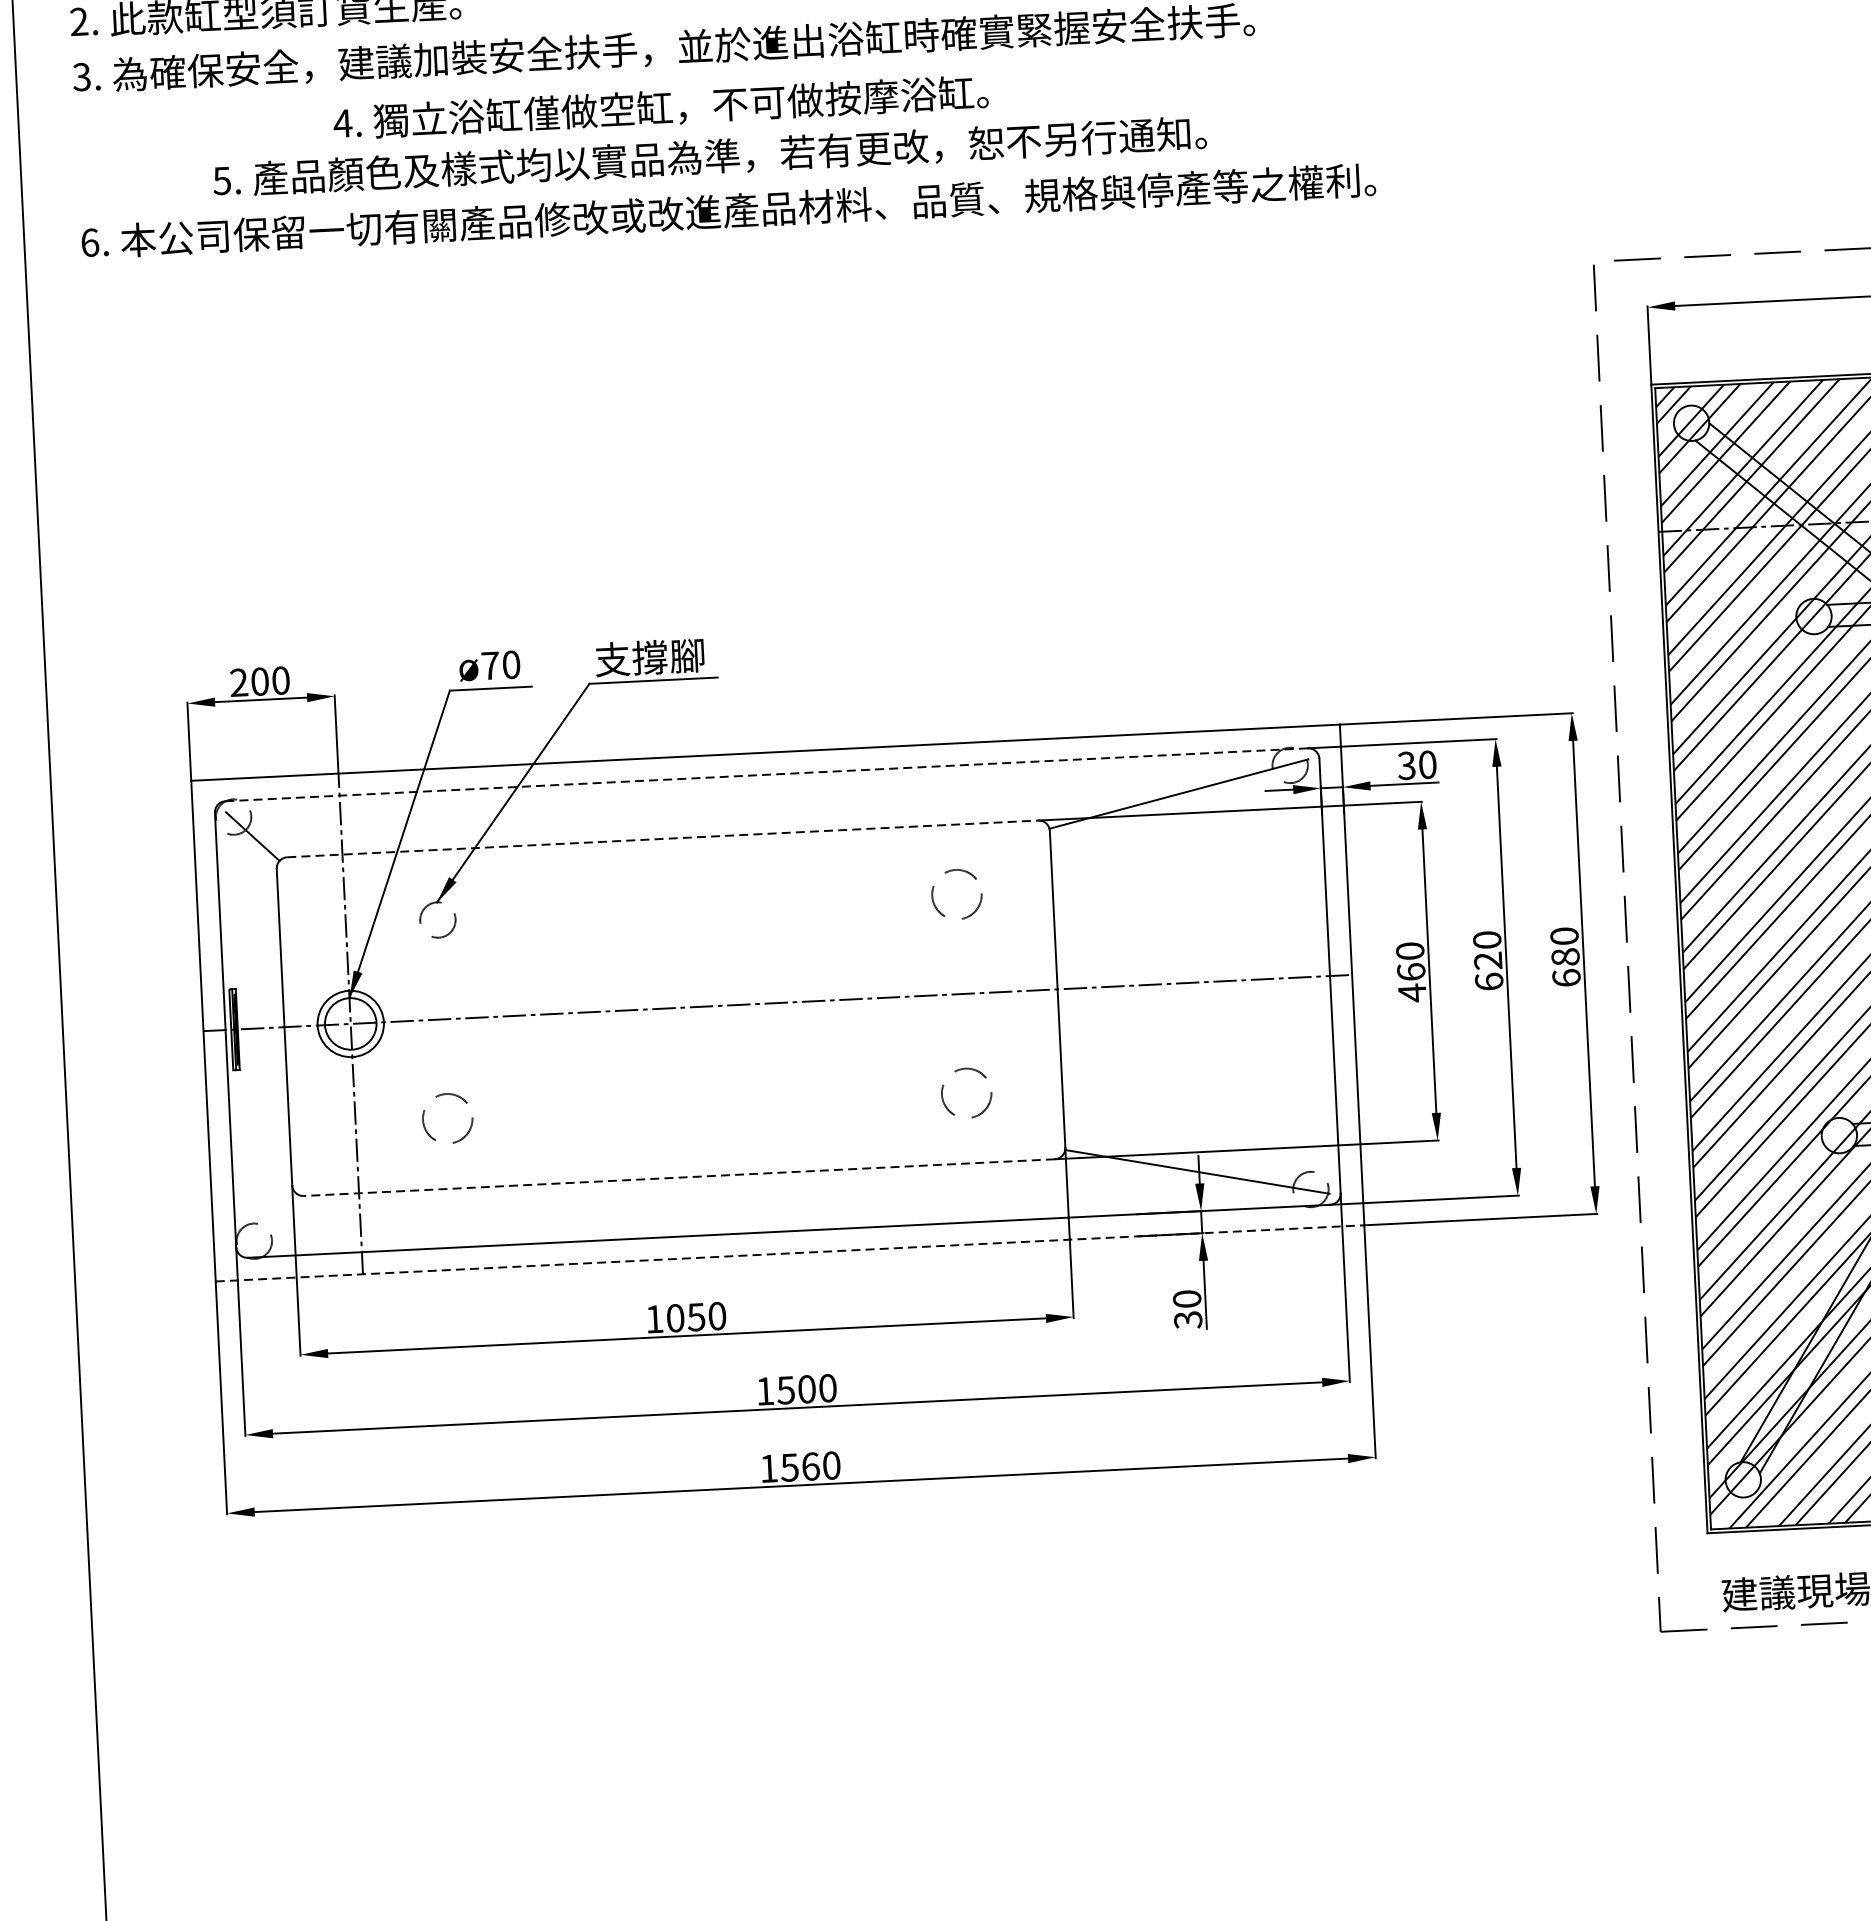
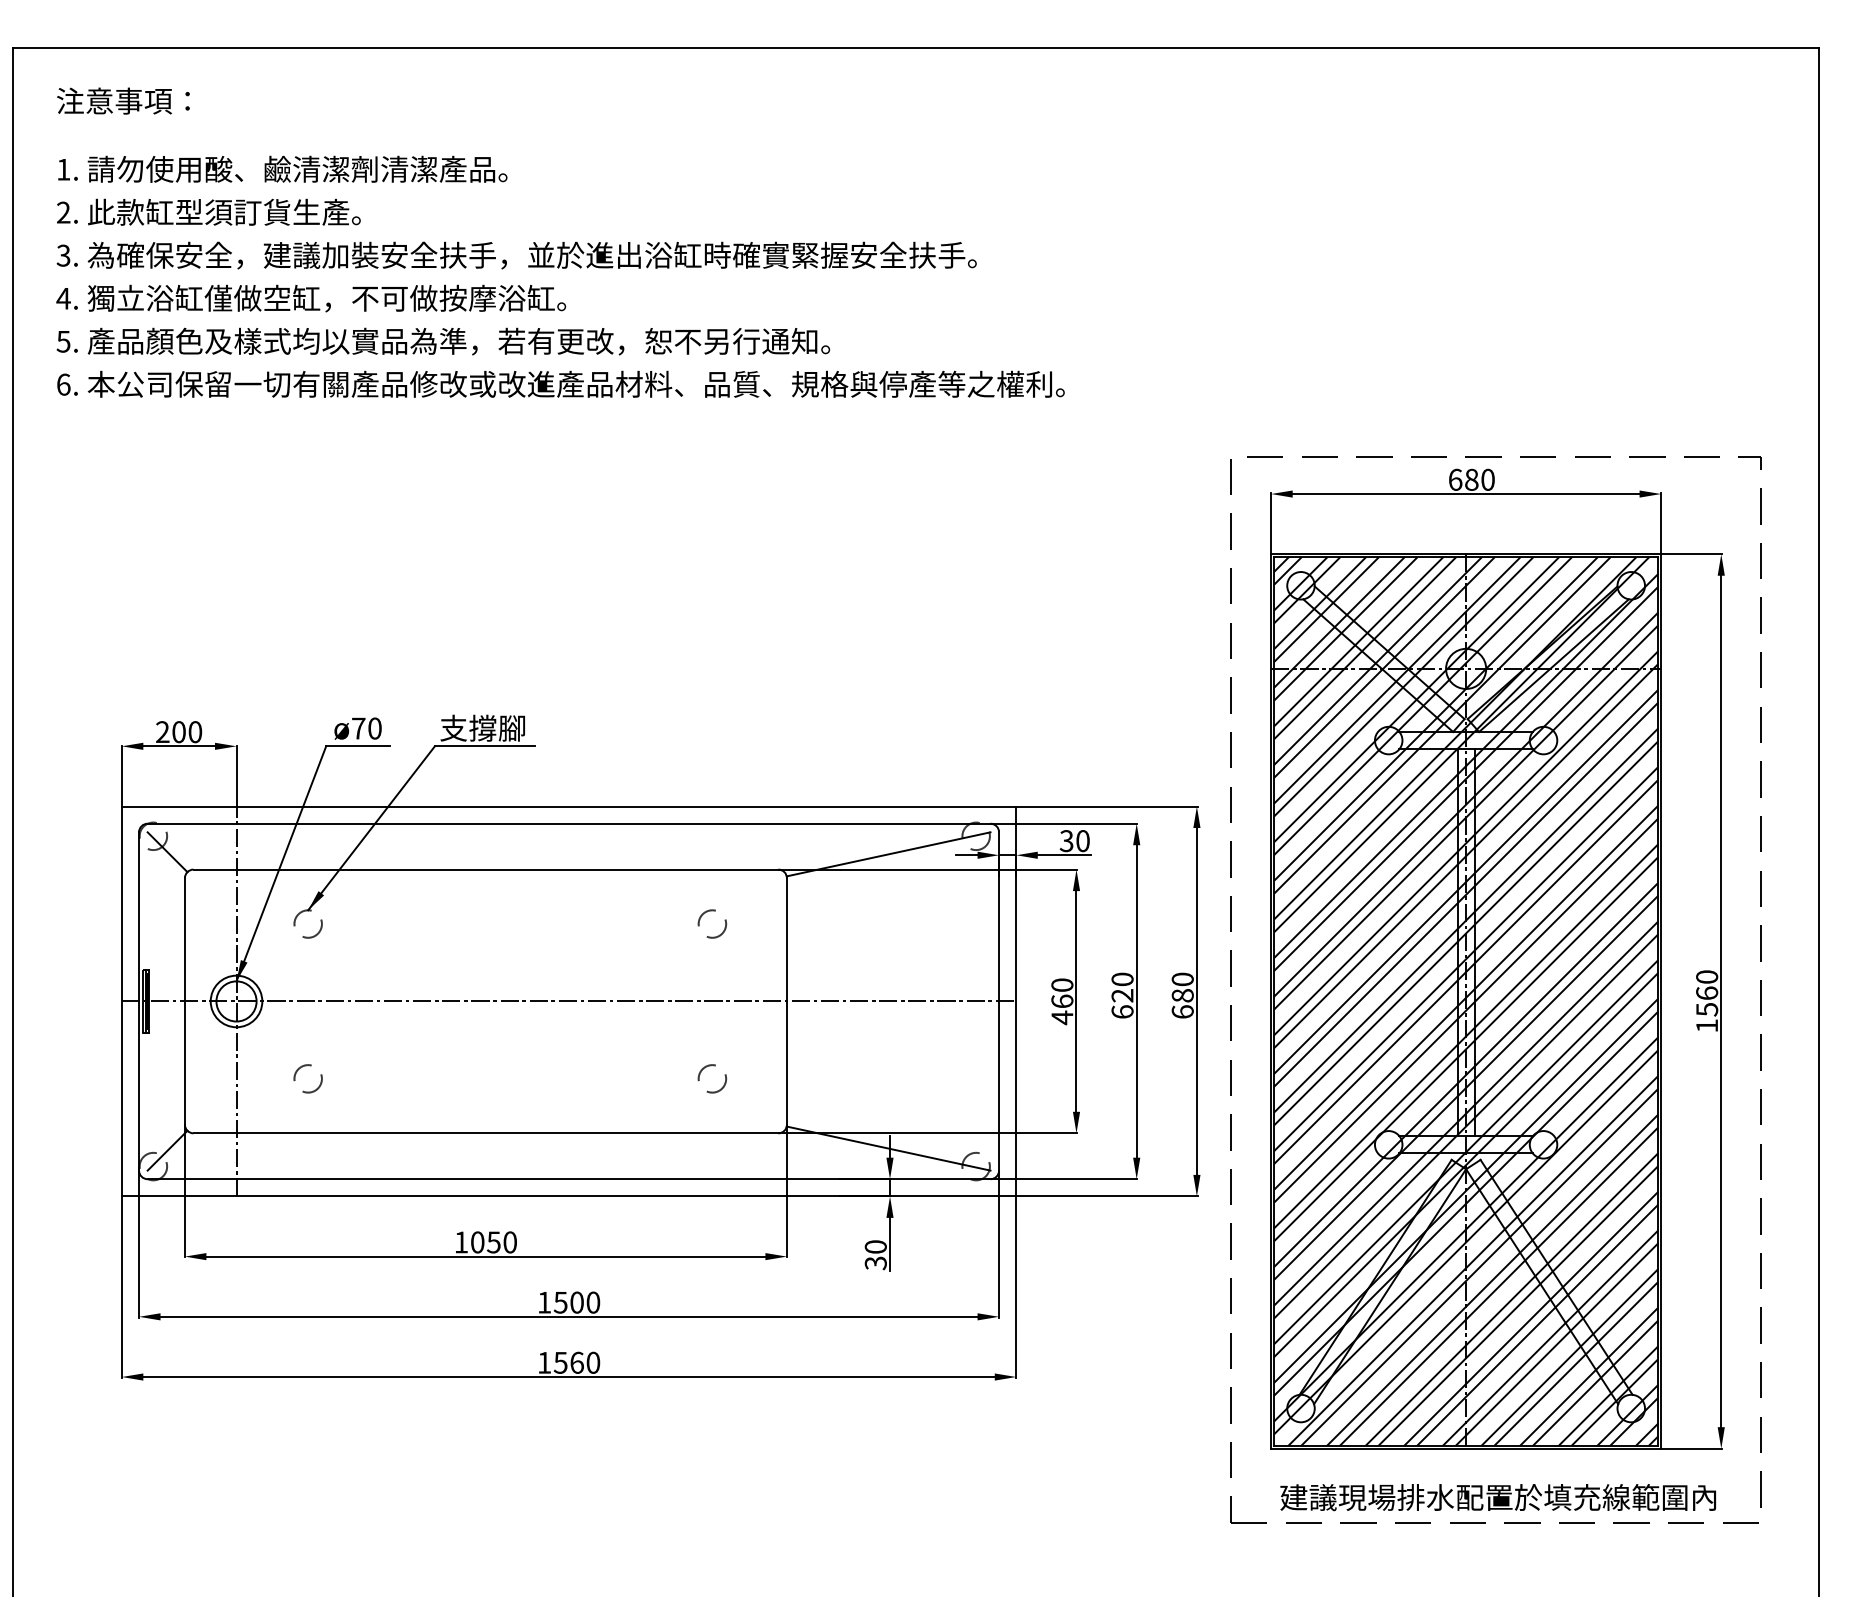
text: (661, 107) -> (311, 298), moved
text: (709, 156) -> (443, 341), moved
line: (765, 774) -> (568, 823), dashed -> solid
line: (663, 838) -> (486, 869), dashed -> solid
circle: (957, 893) -> (712, 923), size x0.71
circle: (966, 1092) -> (712, 1078), size x0.71
circle: (446, 1118) -> (307, 1078), size x0.71
line: (678, 1177) -> (485, 1133), dashed -> solid
line: (271, 1219) -> (167, 1150), added
line: (790, 1253) -> (569, 1196), dashed -> solid

